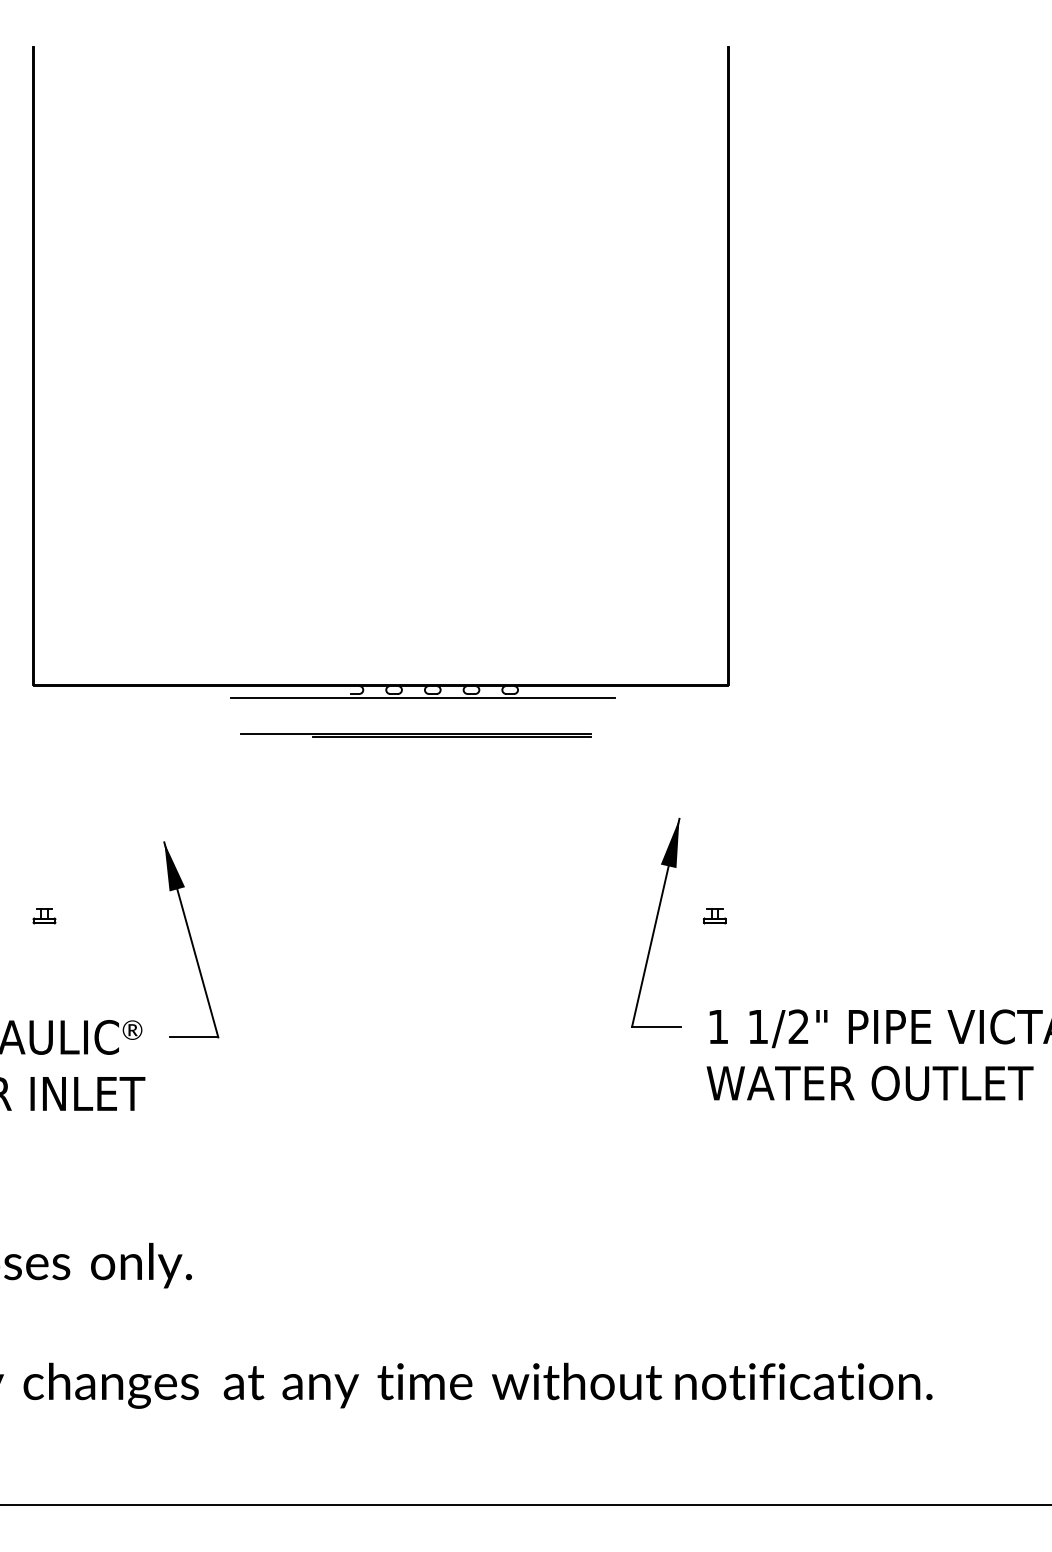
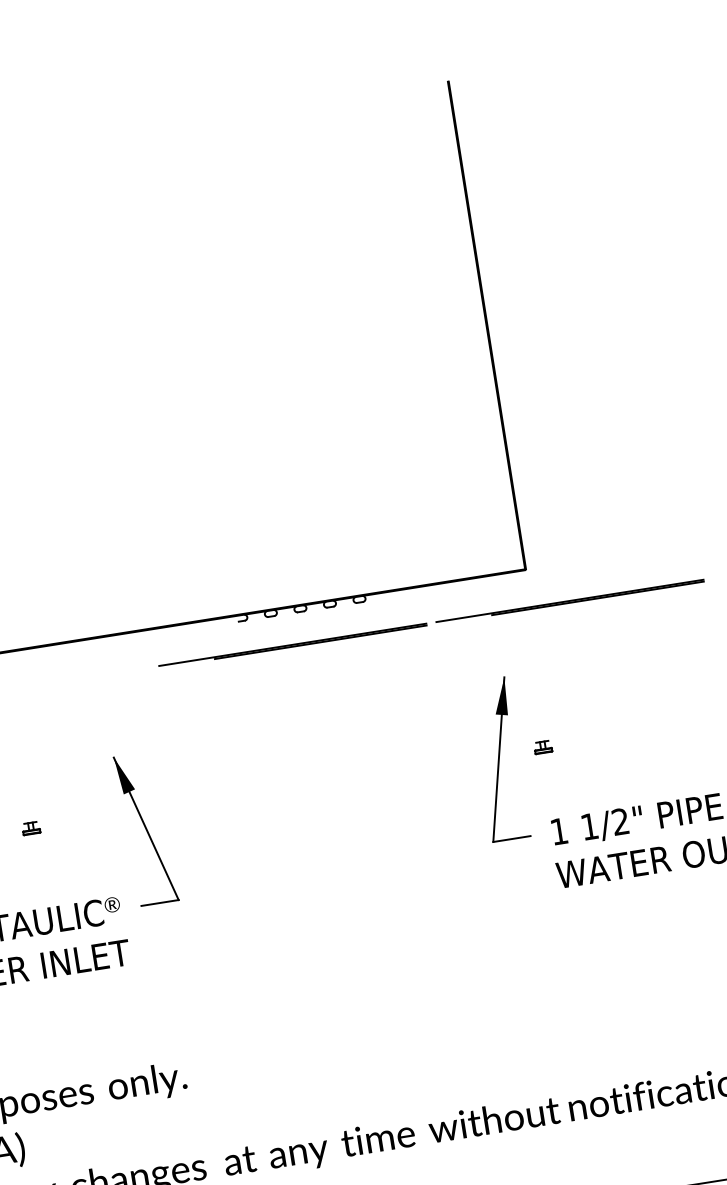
line: (422, 697) -> (293, 615), removed
part: (778, 735) -> (569, 601), added

